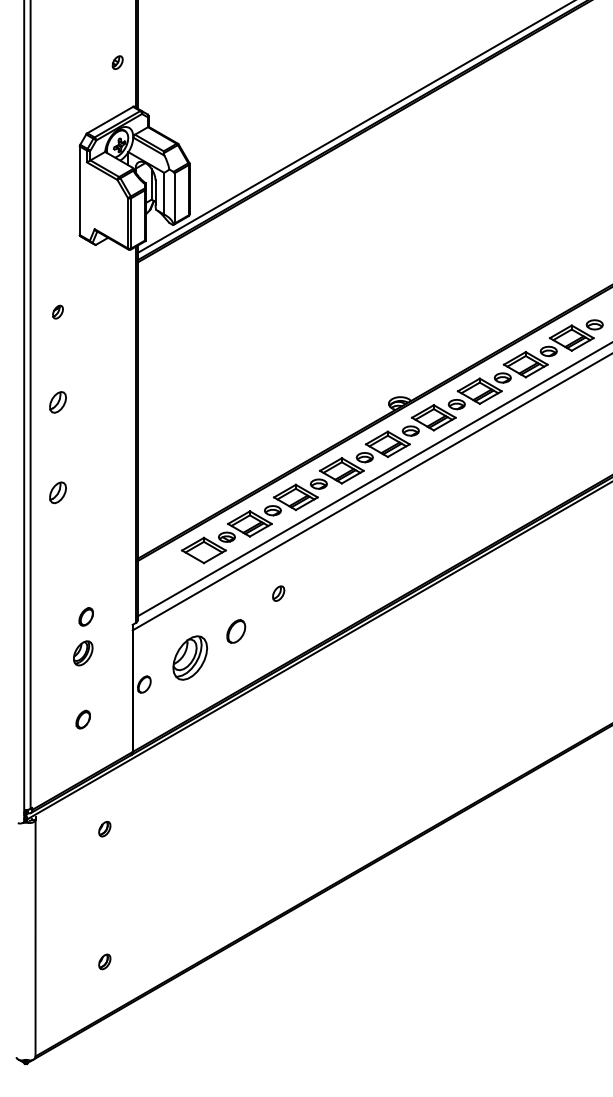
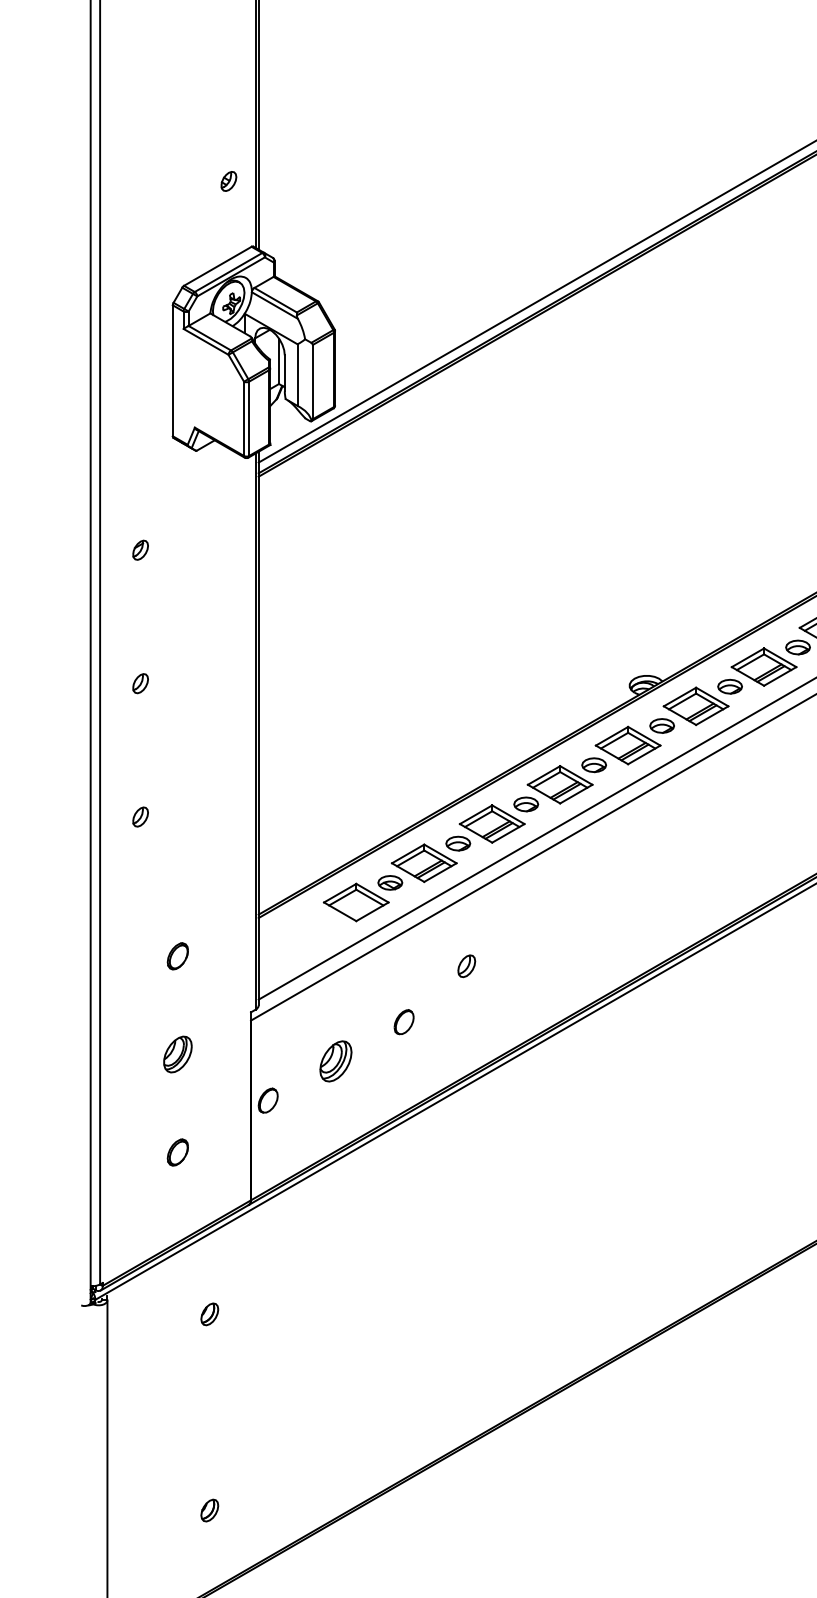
part: (57, 402) -> (139, 683), size x0.62
part: (57, 492) -> (139, 816), size x0.62
part: (85, 616) -> (176, 955), moved
part: (236, 631) -> (404, 1022), size x0.71
part: (189, 657) -> (334, 1060), size x0.62

